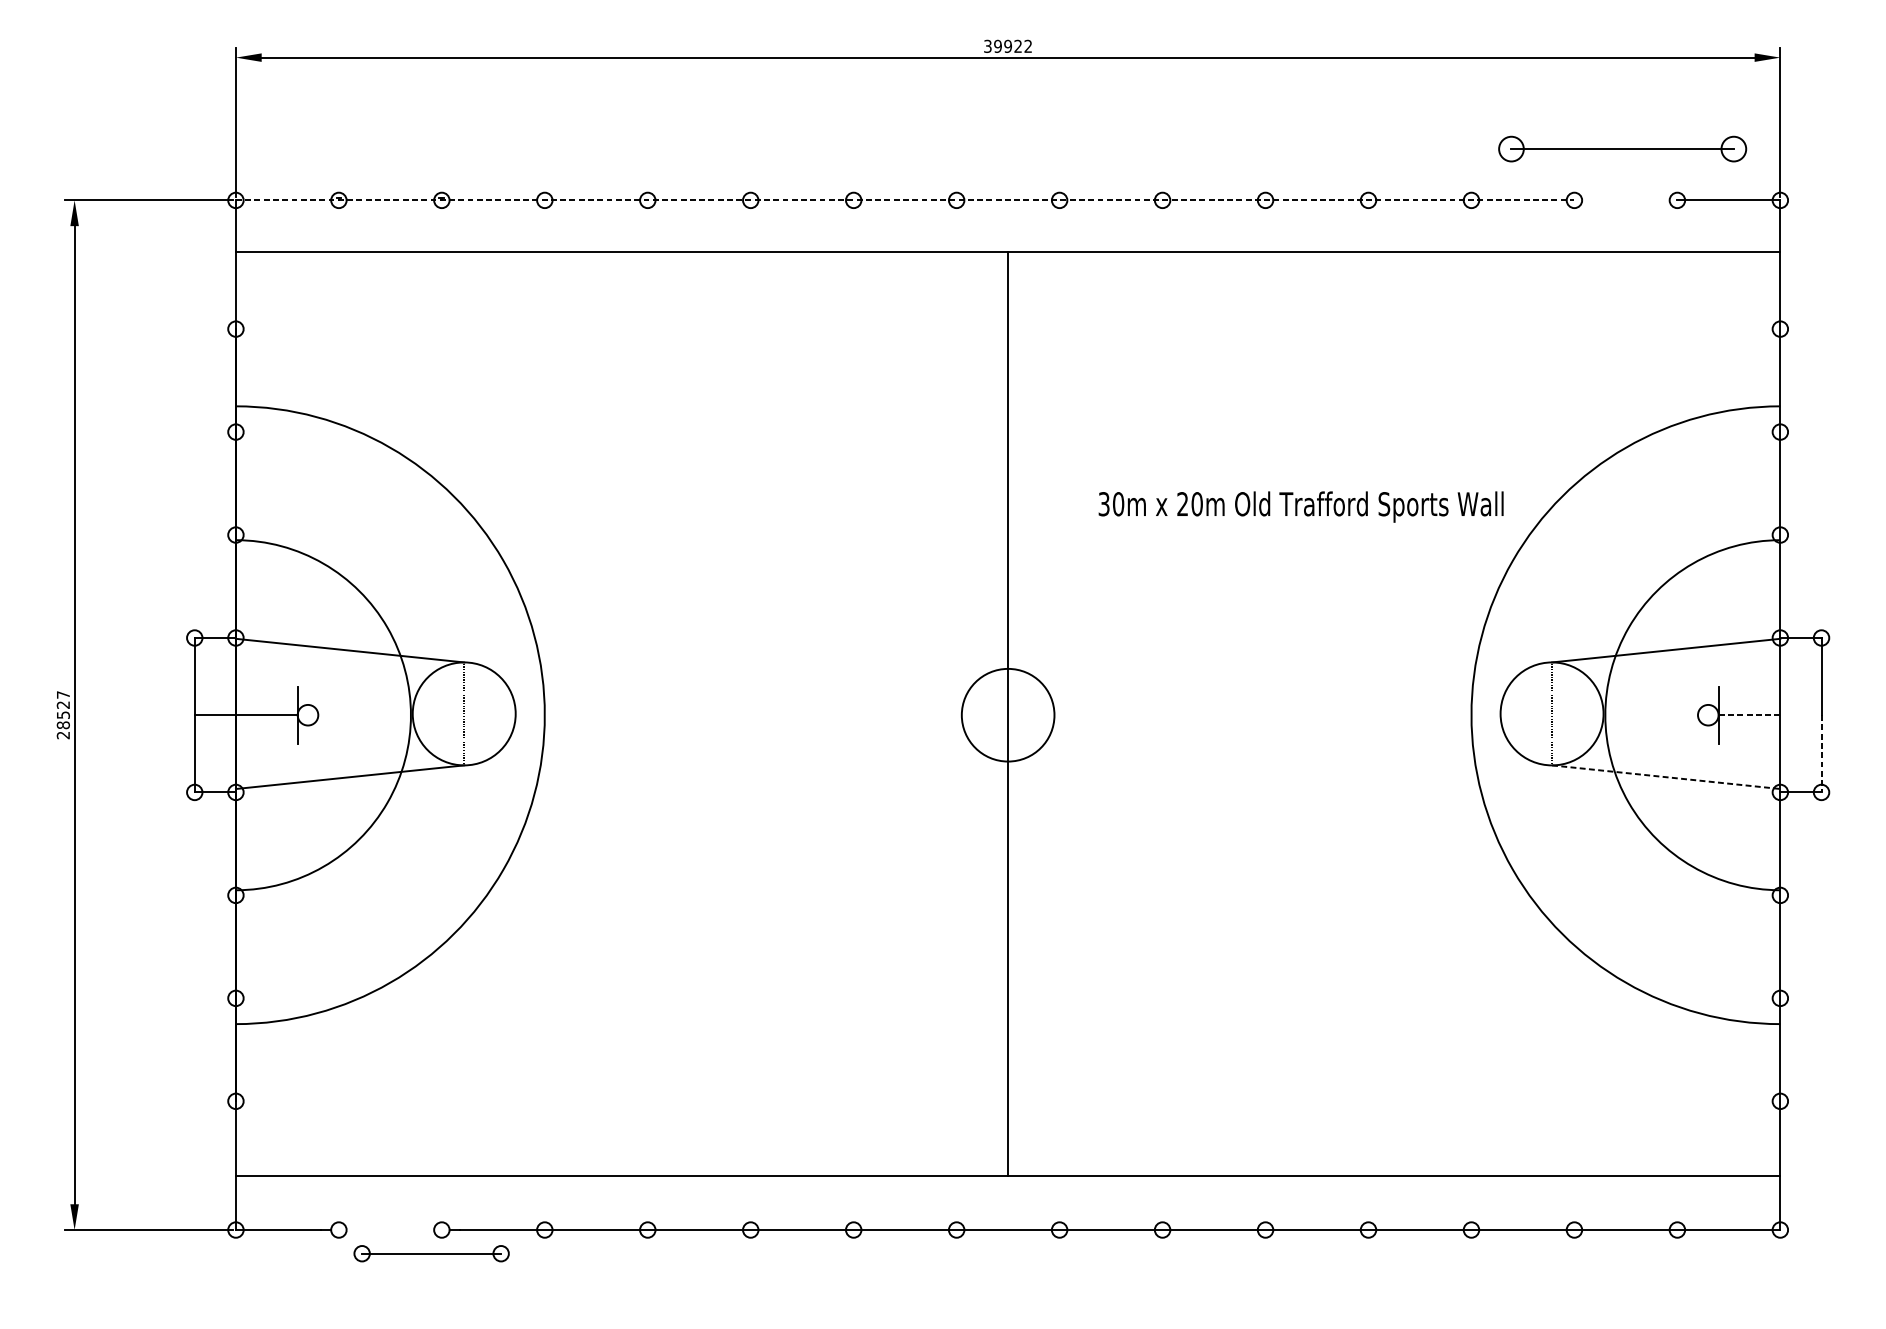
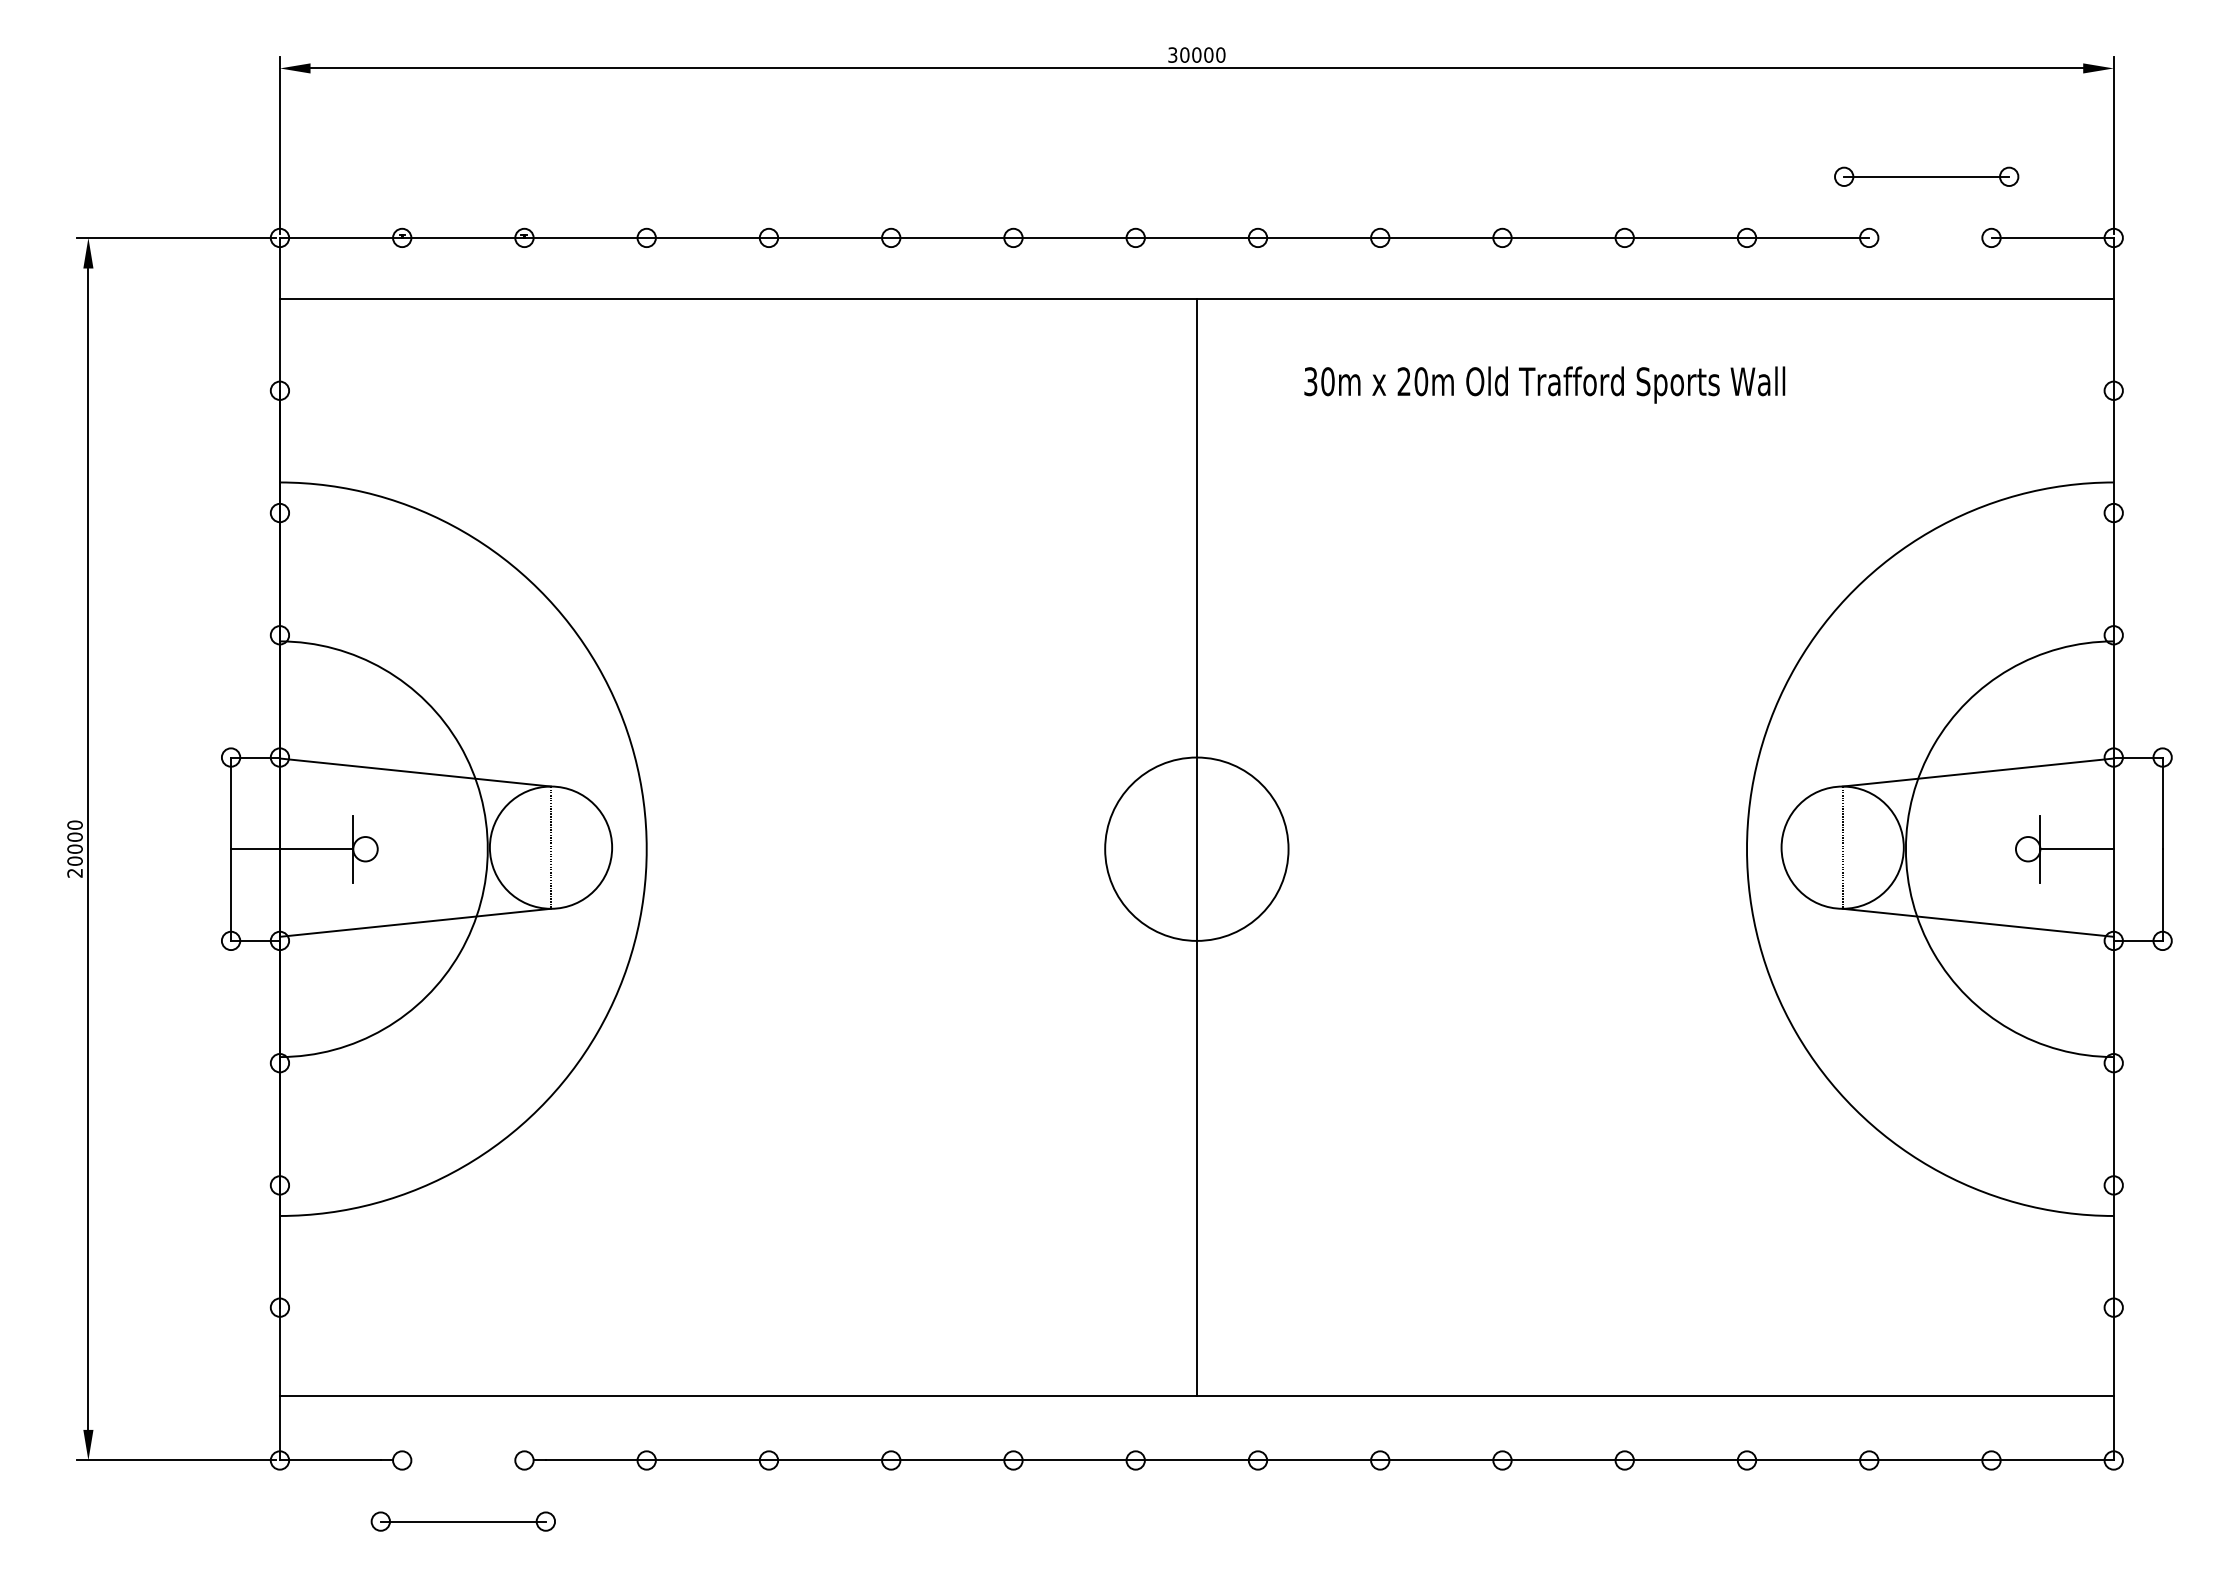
text: (1012, 45) -> (1202, 54), 39922 -> 30000
part: (1622, 148) -> (1926, 176), size x0.62
line: (905, 200) -> (1074, 237), dashed -> solid
text: (1300, 506) -> (1544, 384), moved
text: (62, 709) -> (74, 842), 28527 -> 20000
circle: (1007, 714) -> (1196, 848), size x1.67
line: (1749, 715) -> (2077, 849), dashed -> solid
line: (1821, 754) -> (2162, 895), dashed -> solid
line: (1666, 776) -> (1978, 922), dashed -> solid
part: (430, 1253) -> (462, 1521), moved

